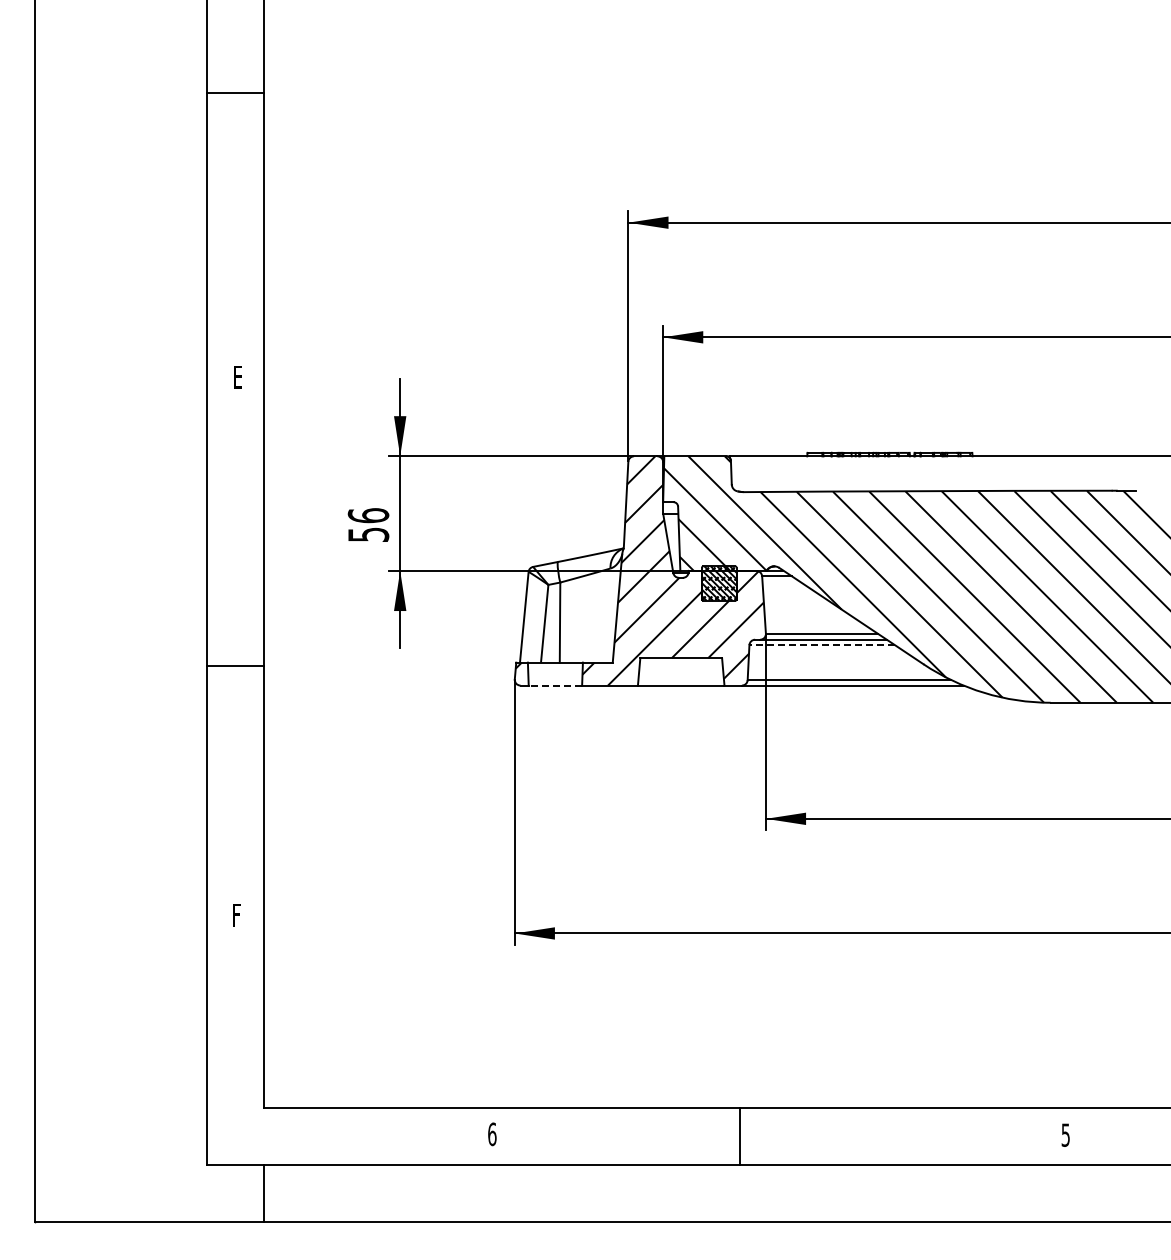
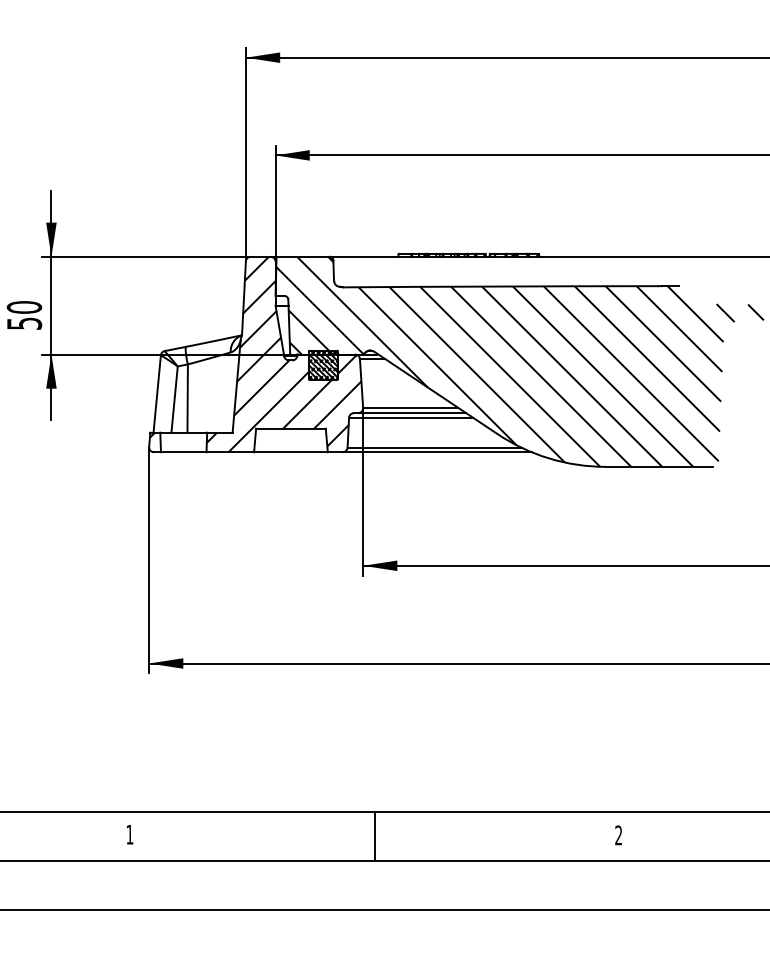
text: (368, 515) -> (24, 307), 56 -> 50
line: (822, 645) -> (411, 418), dashed -> solid
line: (555, 685) -> (183, 452), dashed -> solid
text: (492, 1134) -> (130, 834), 6 -> 1
text: (1065, 1134) -> (618, 834), 5 -> 2
line: (740, 1135) -> (375, 835), moved

